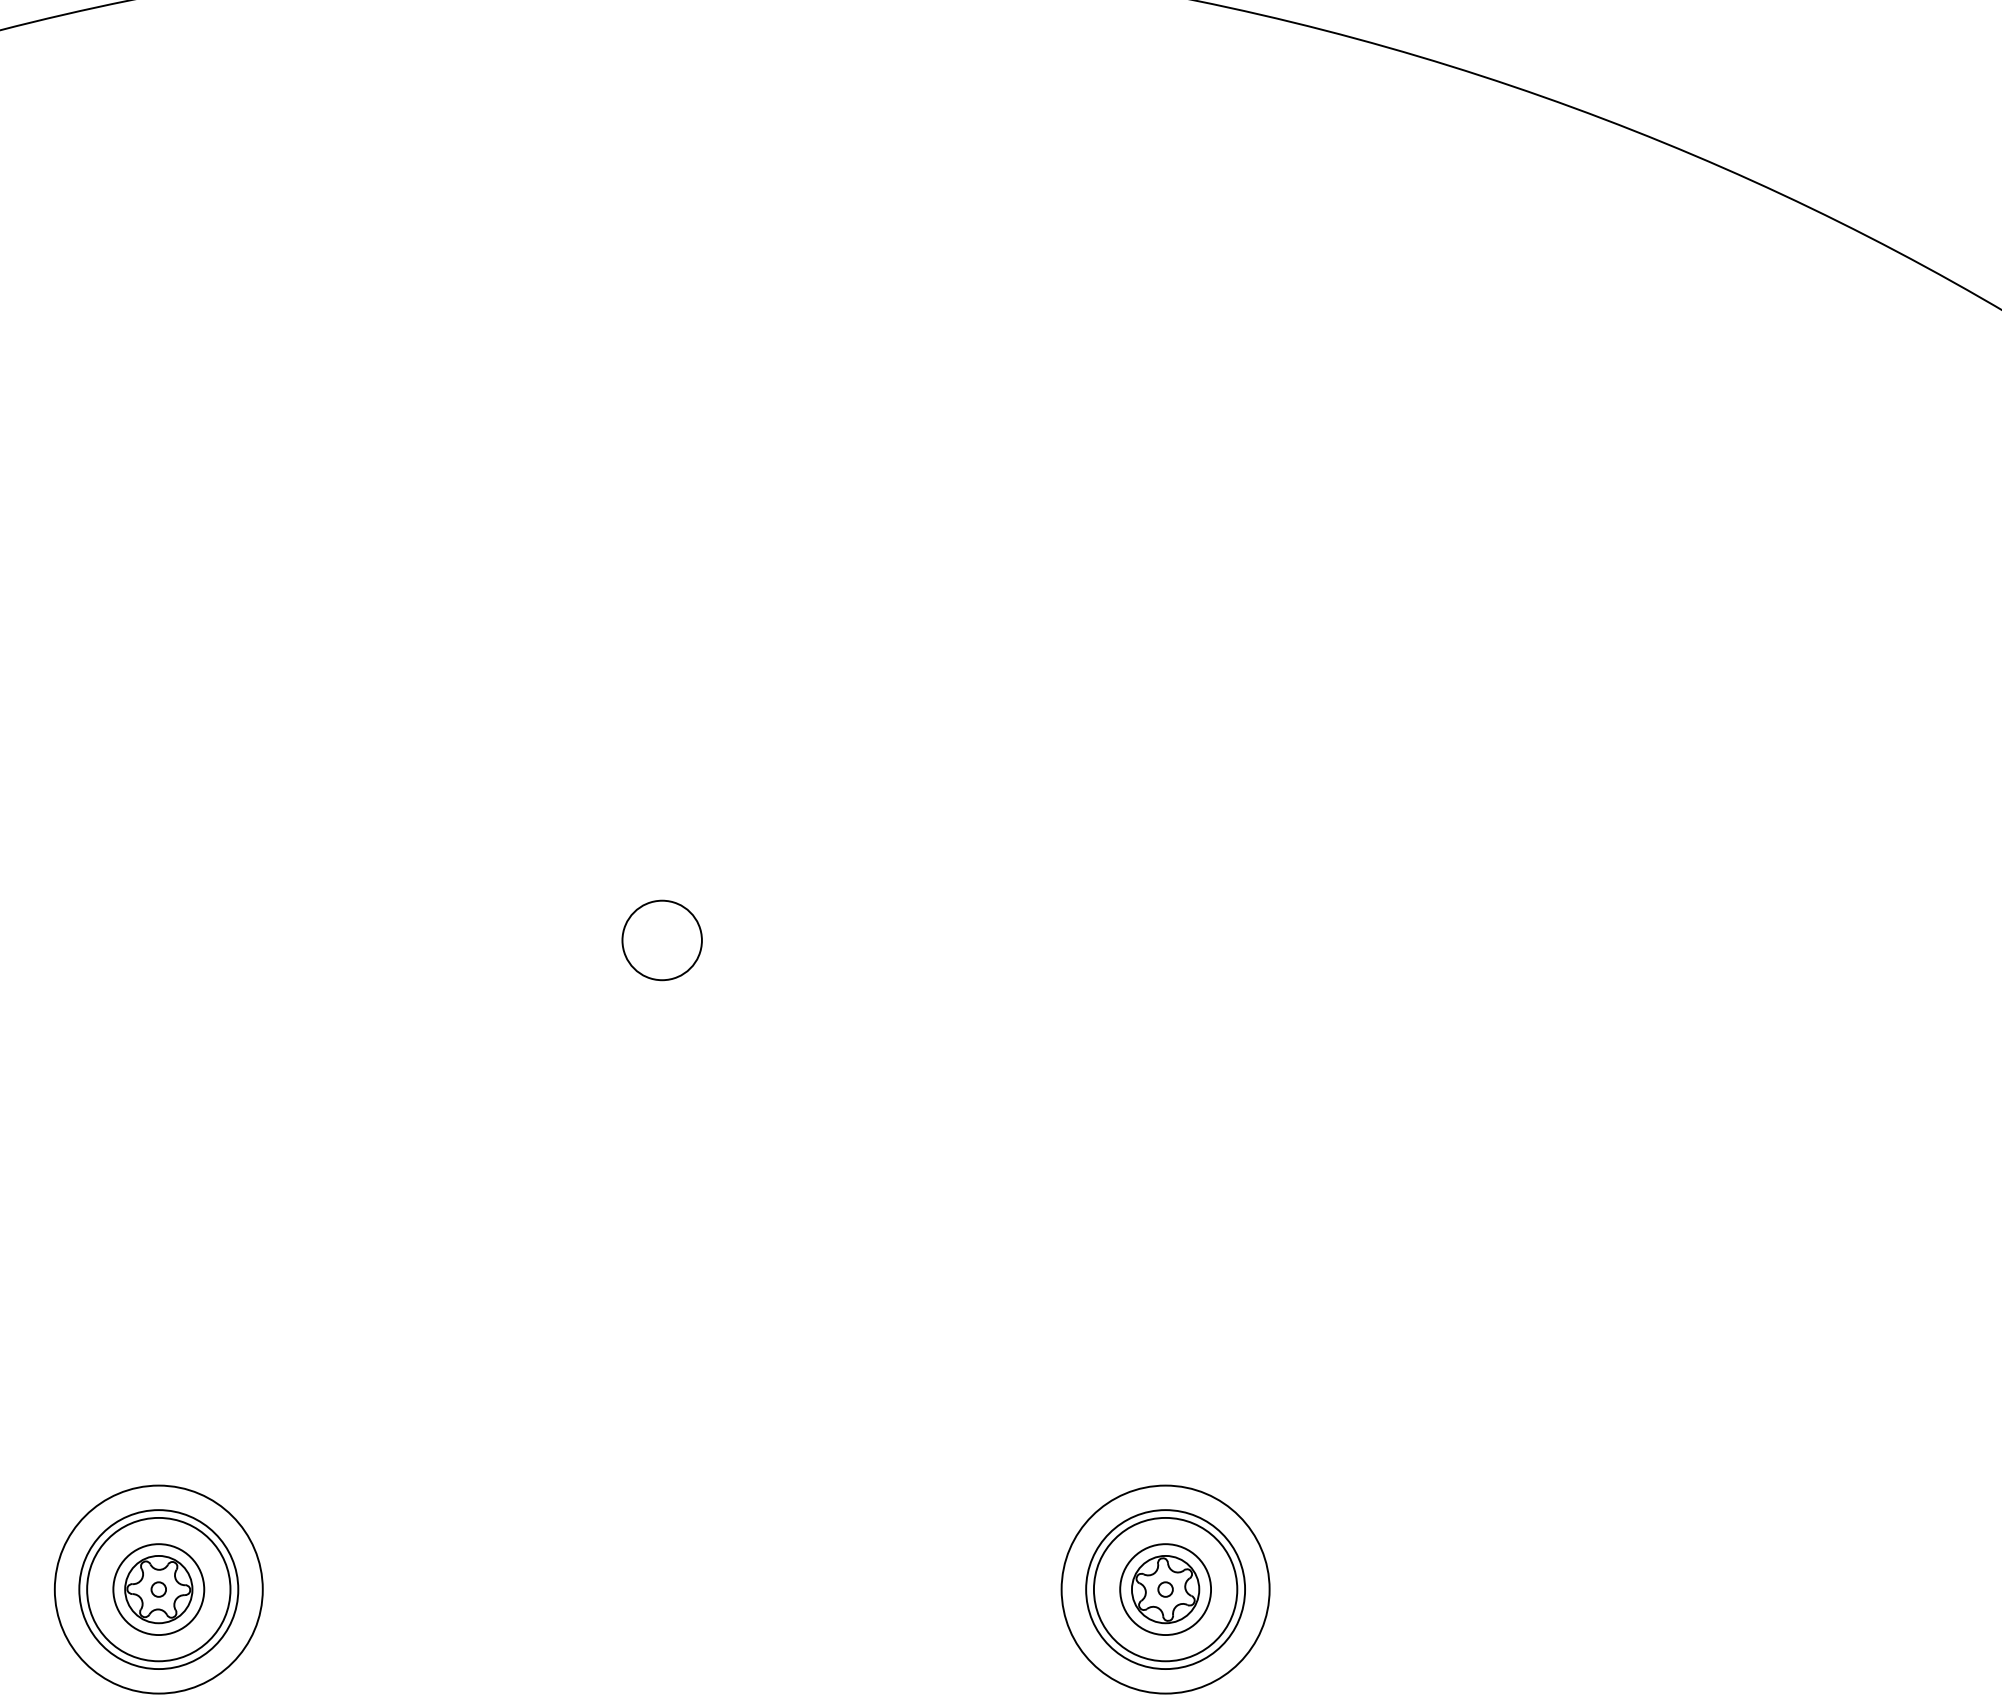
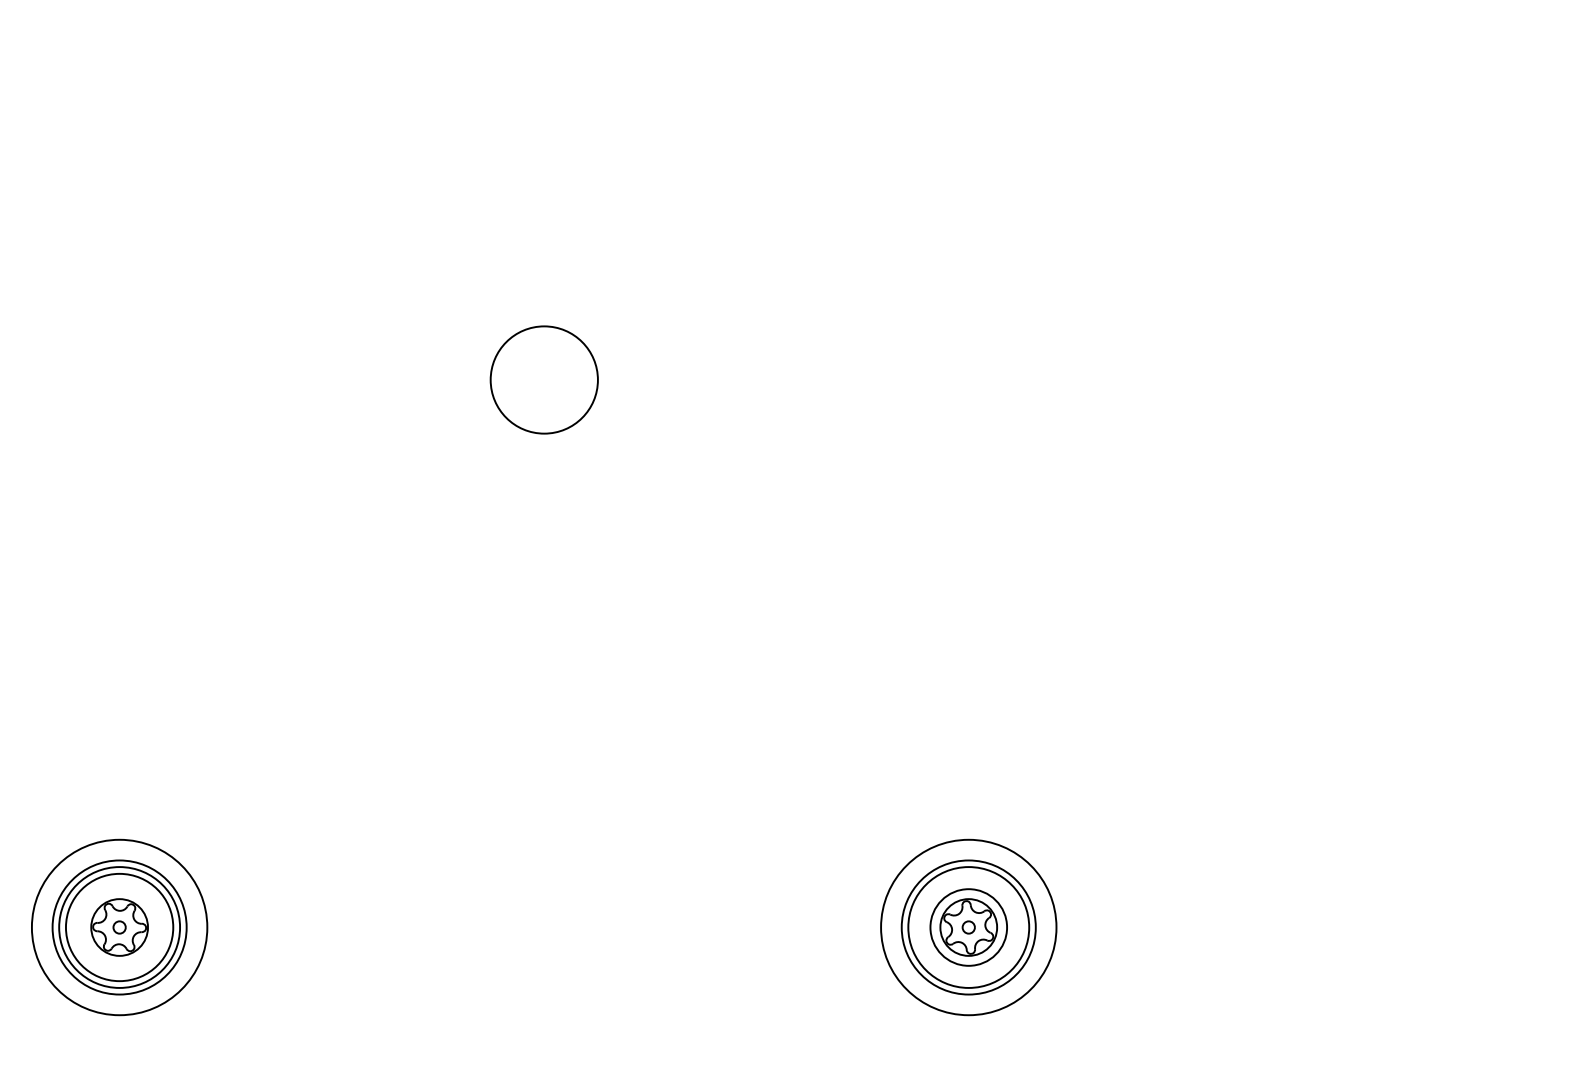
circle: (661, 940) -> (543, 380), size x1.6
circle: (158, 1589) -> (119, 927), size x1.4

